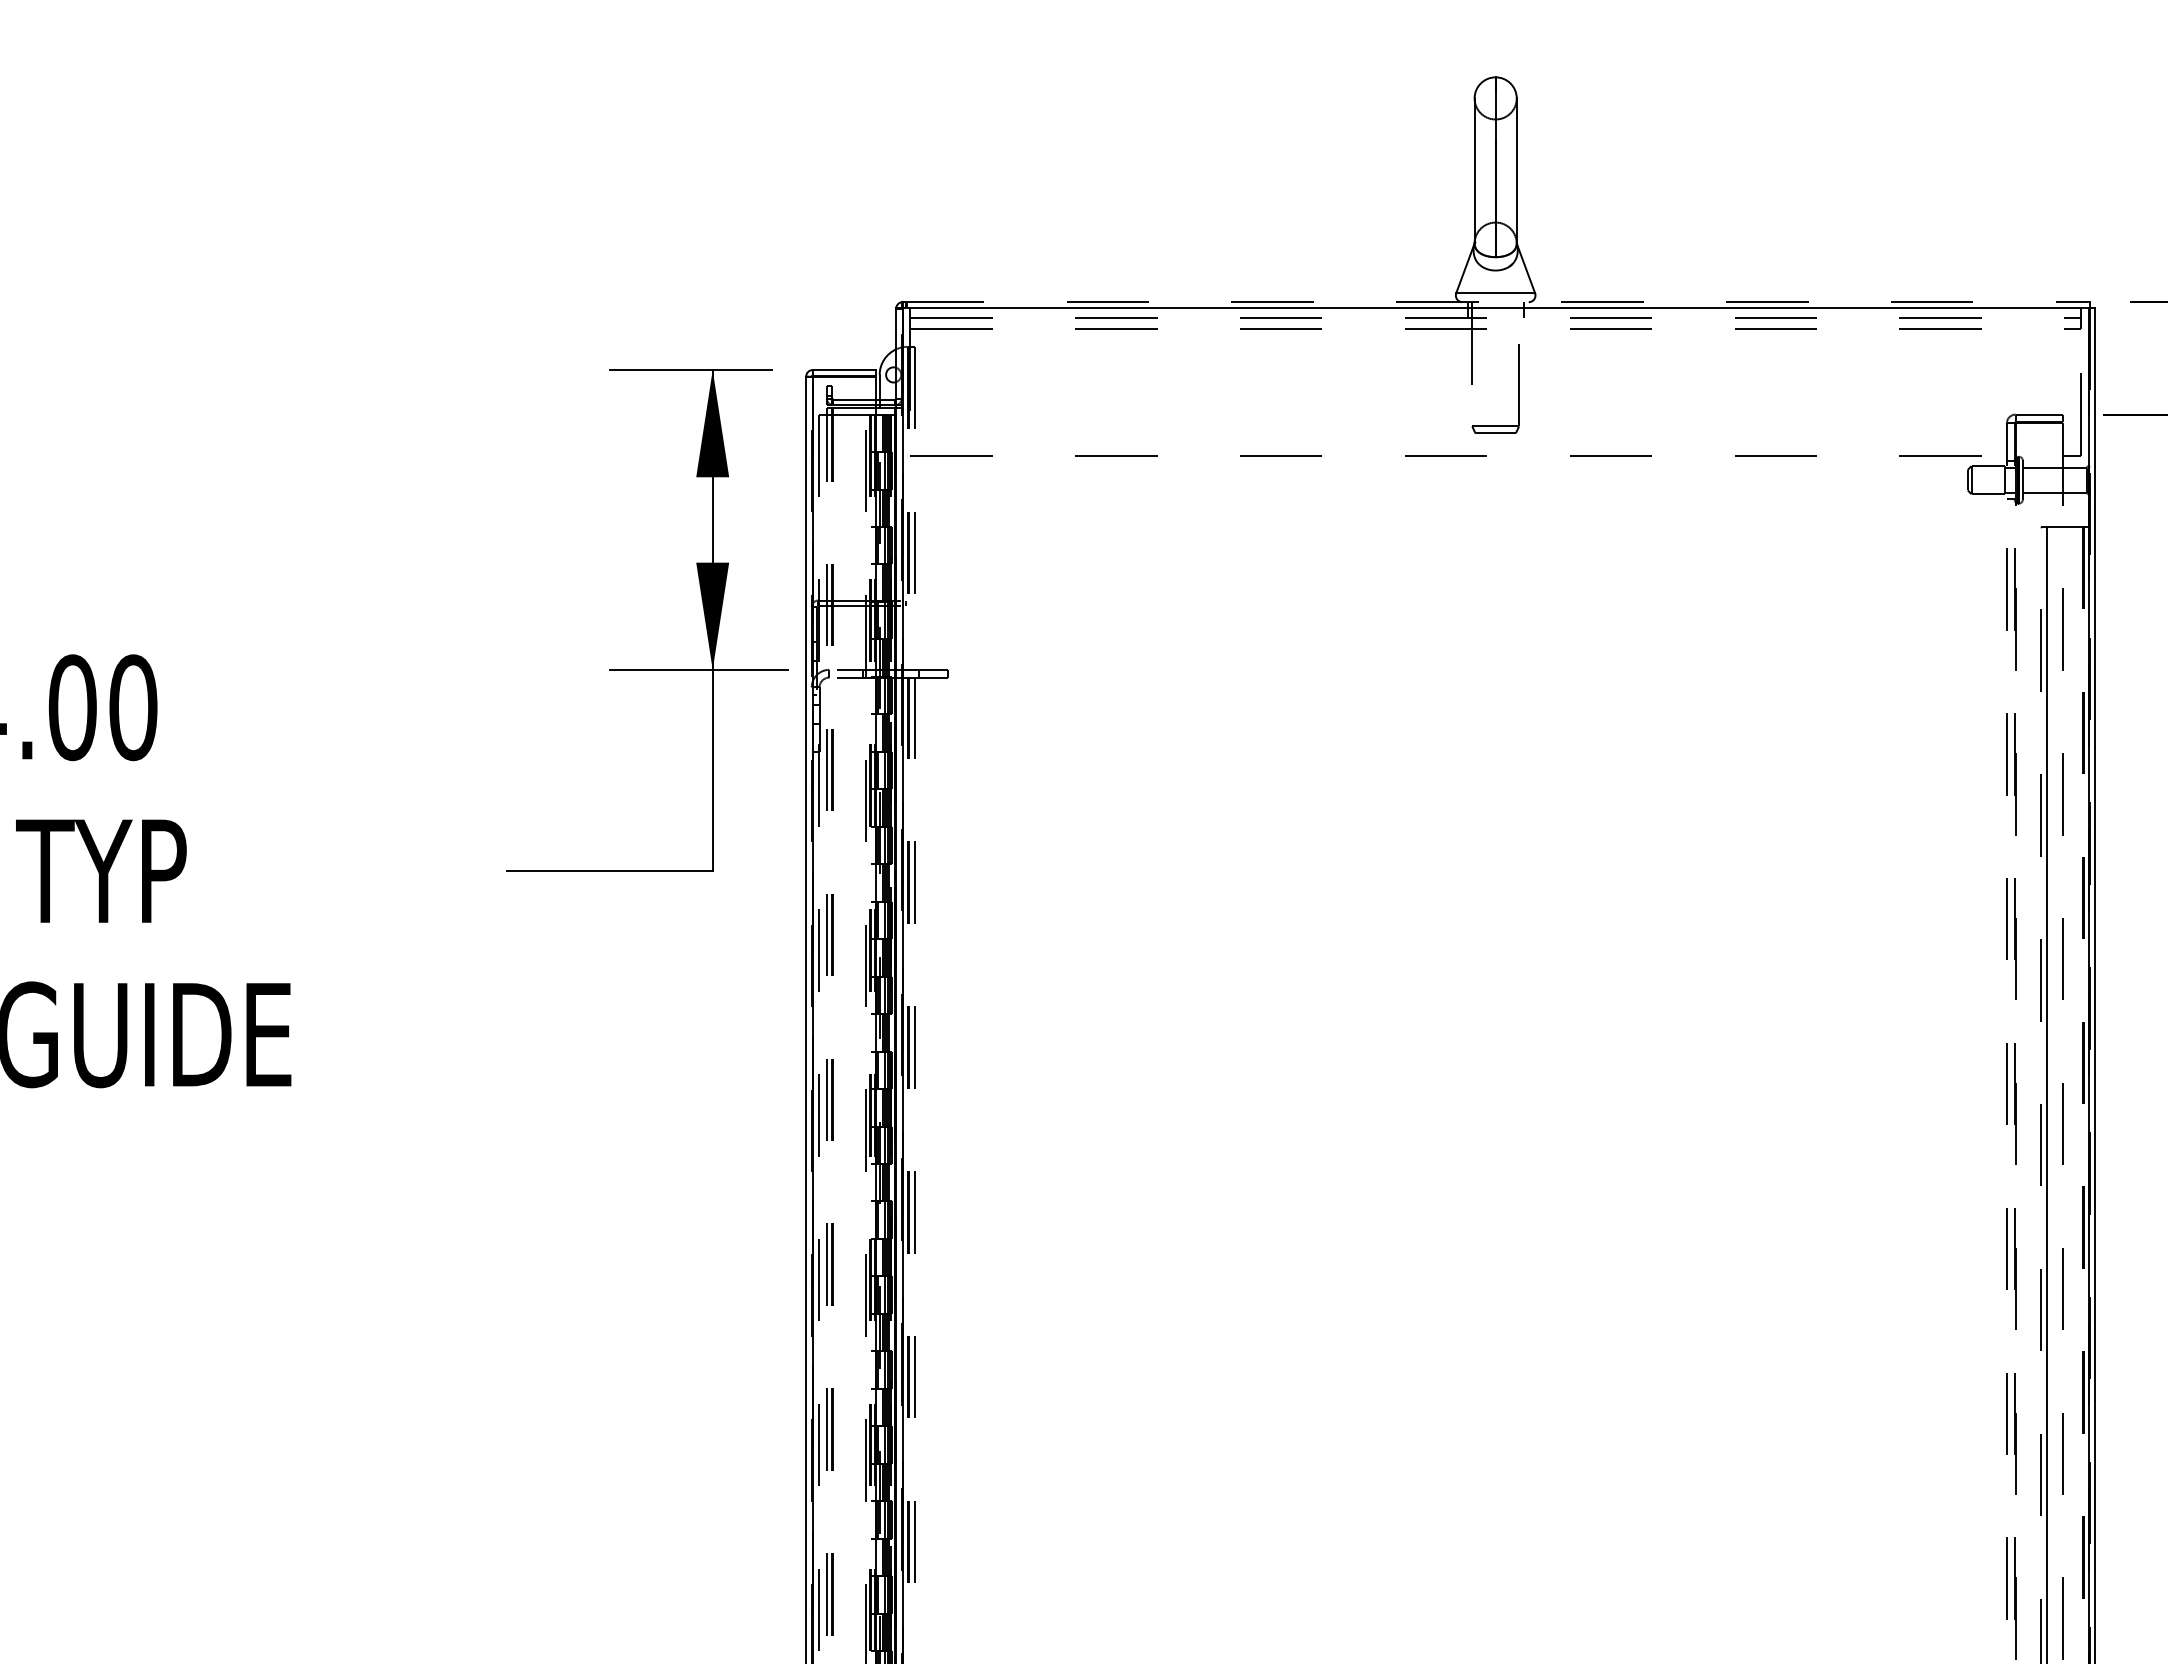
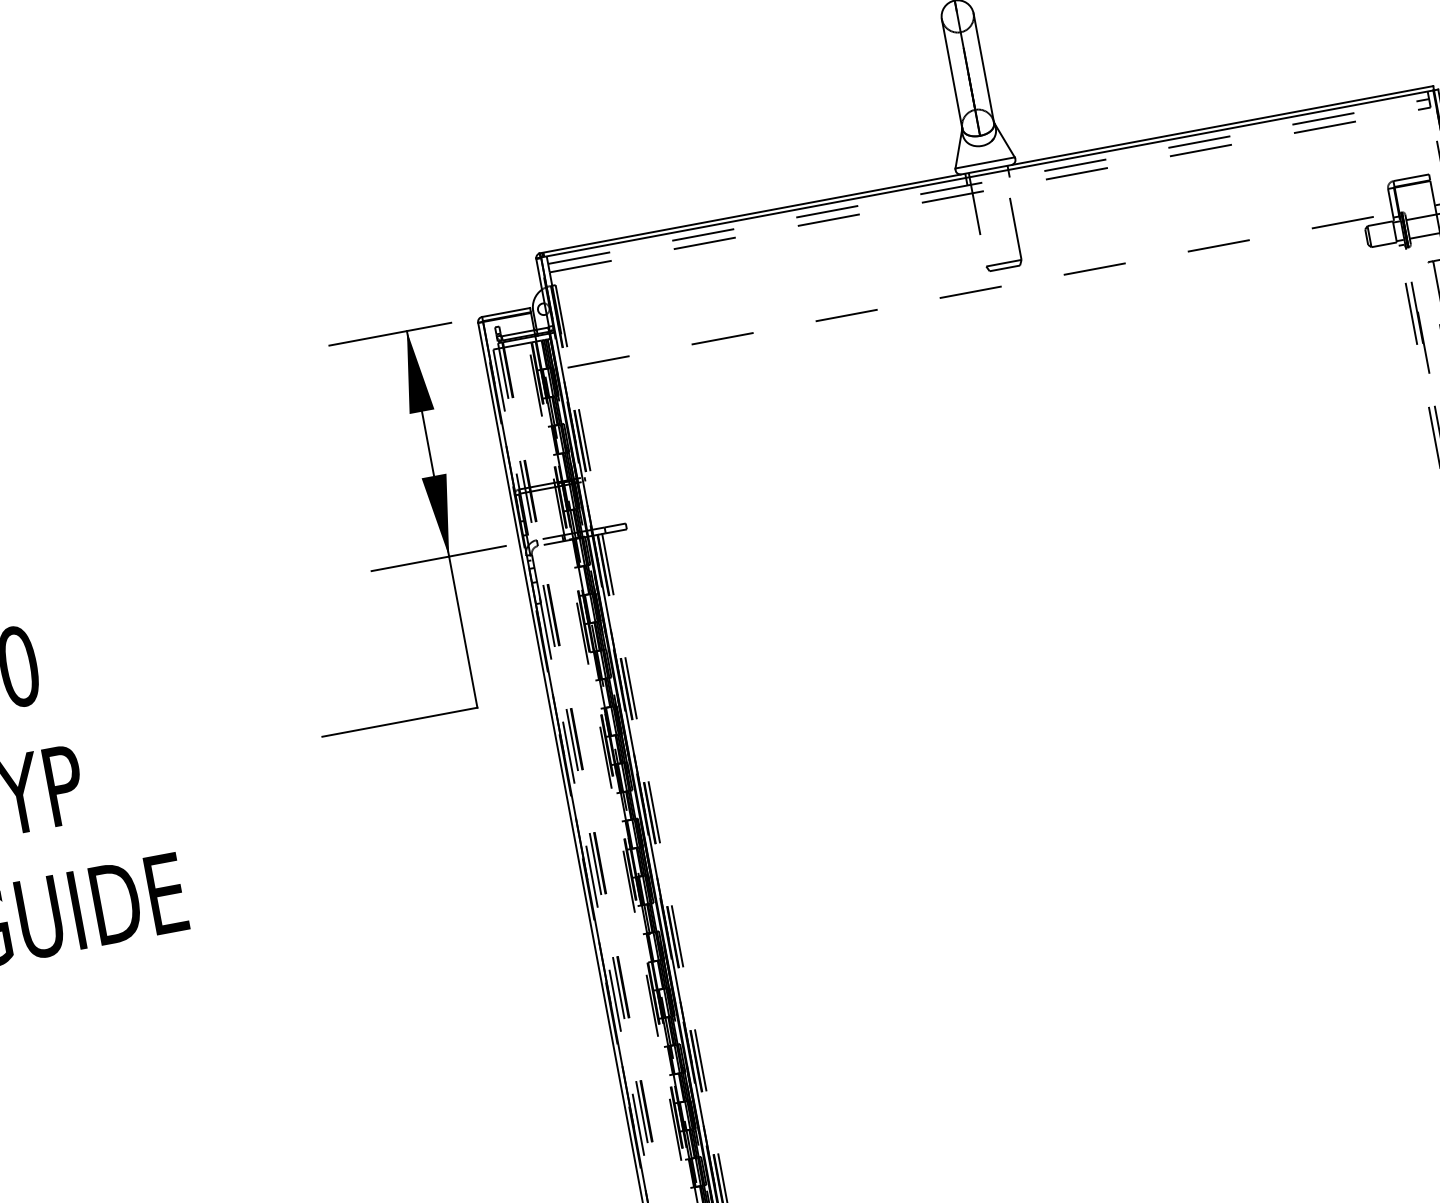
line: (1495, 302) -> (986, 170), dashed -> solid

